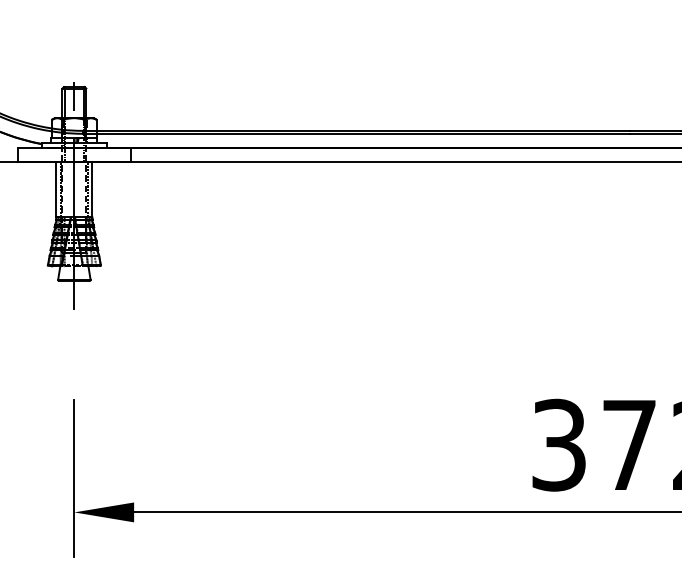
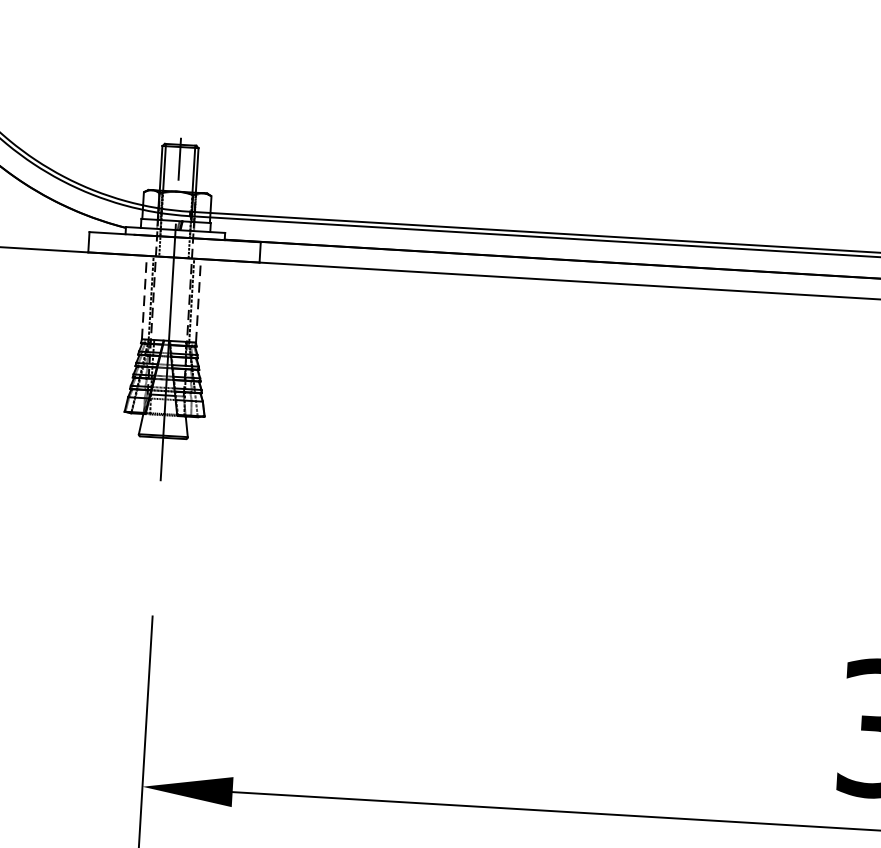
line: (56, 189) -> (144, 297), solid -> dashed
line: (92, 189) -> (198, 301), solid -> dashed

